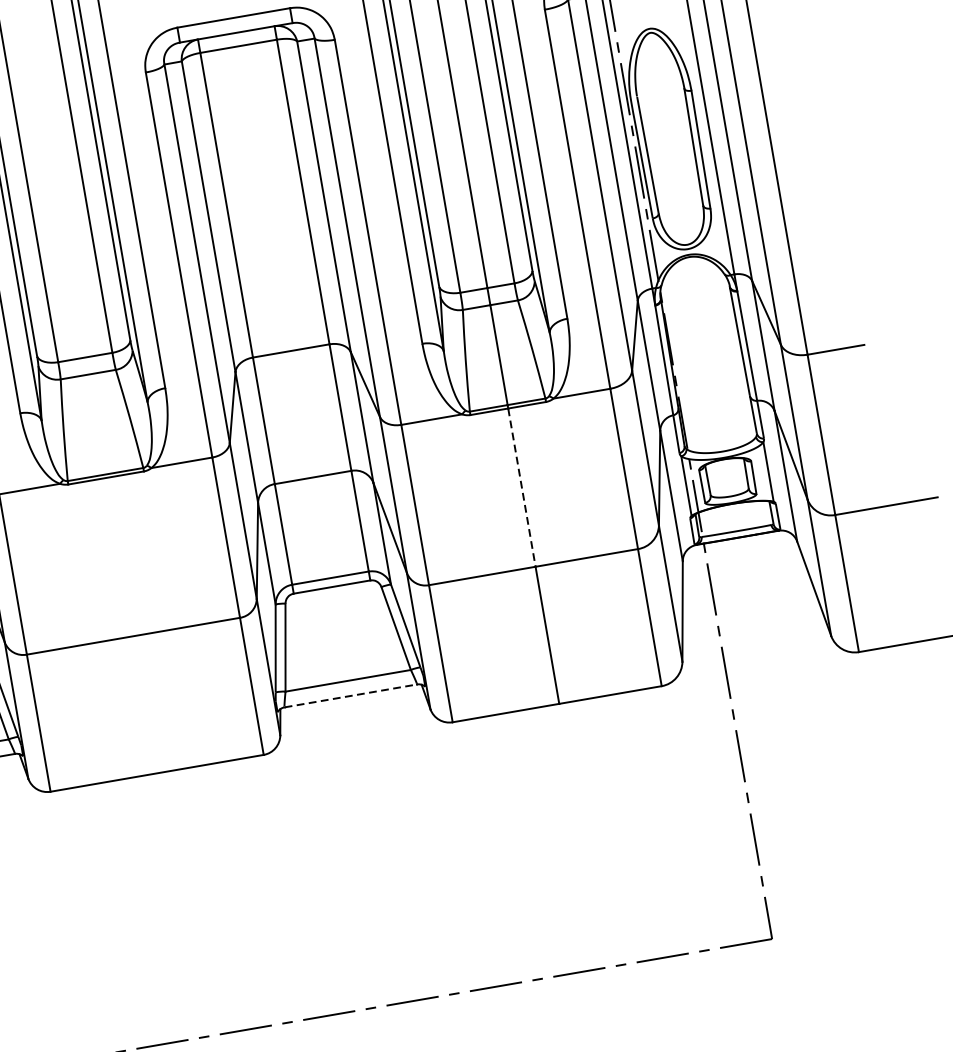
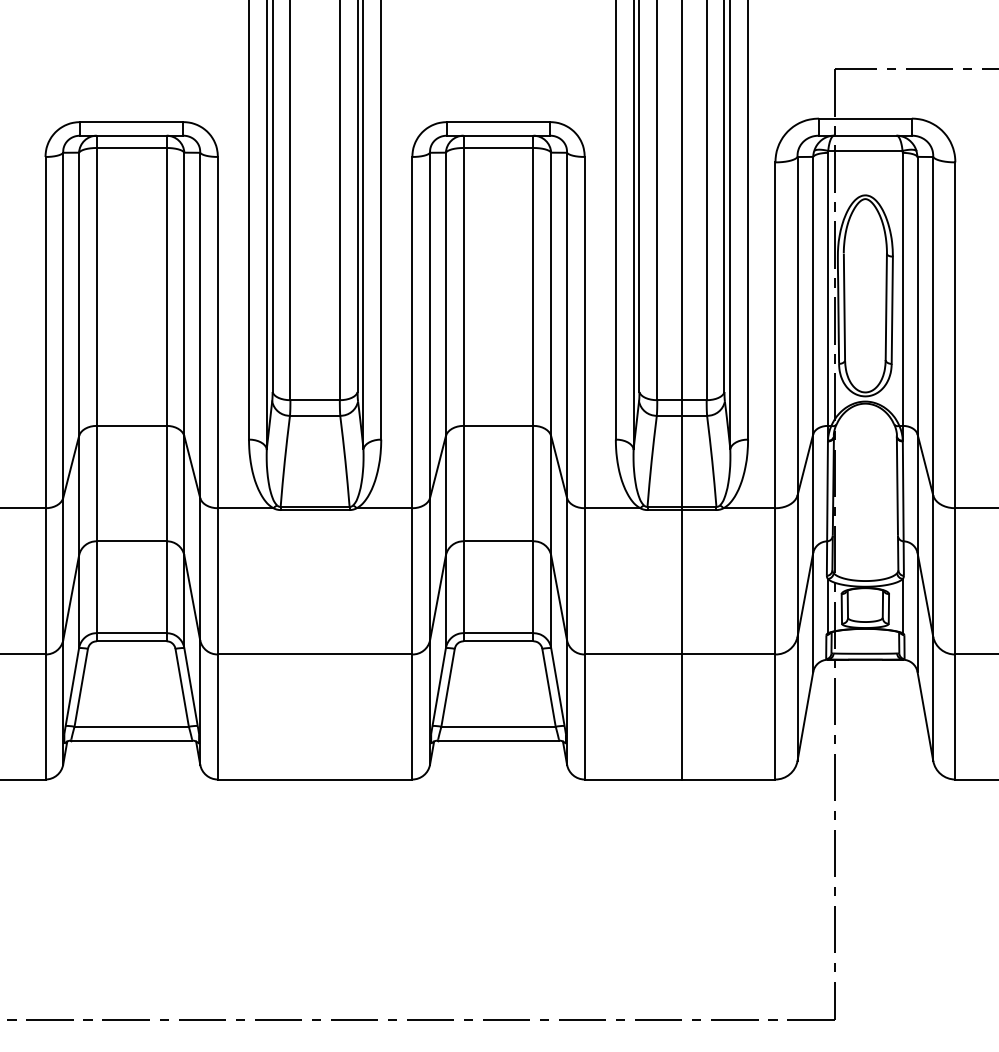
line: (521, 487) -> (681, 582), dashed -> solid
line: (351, 695) -> (499, 740), dashed -> solid

